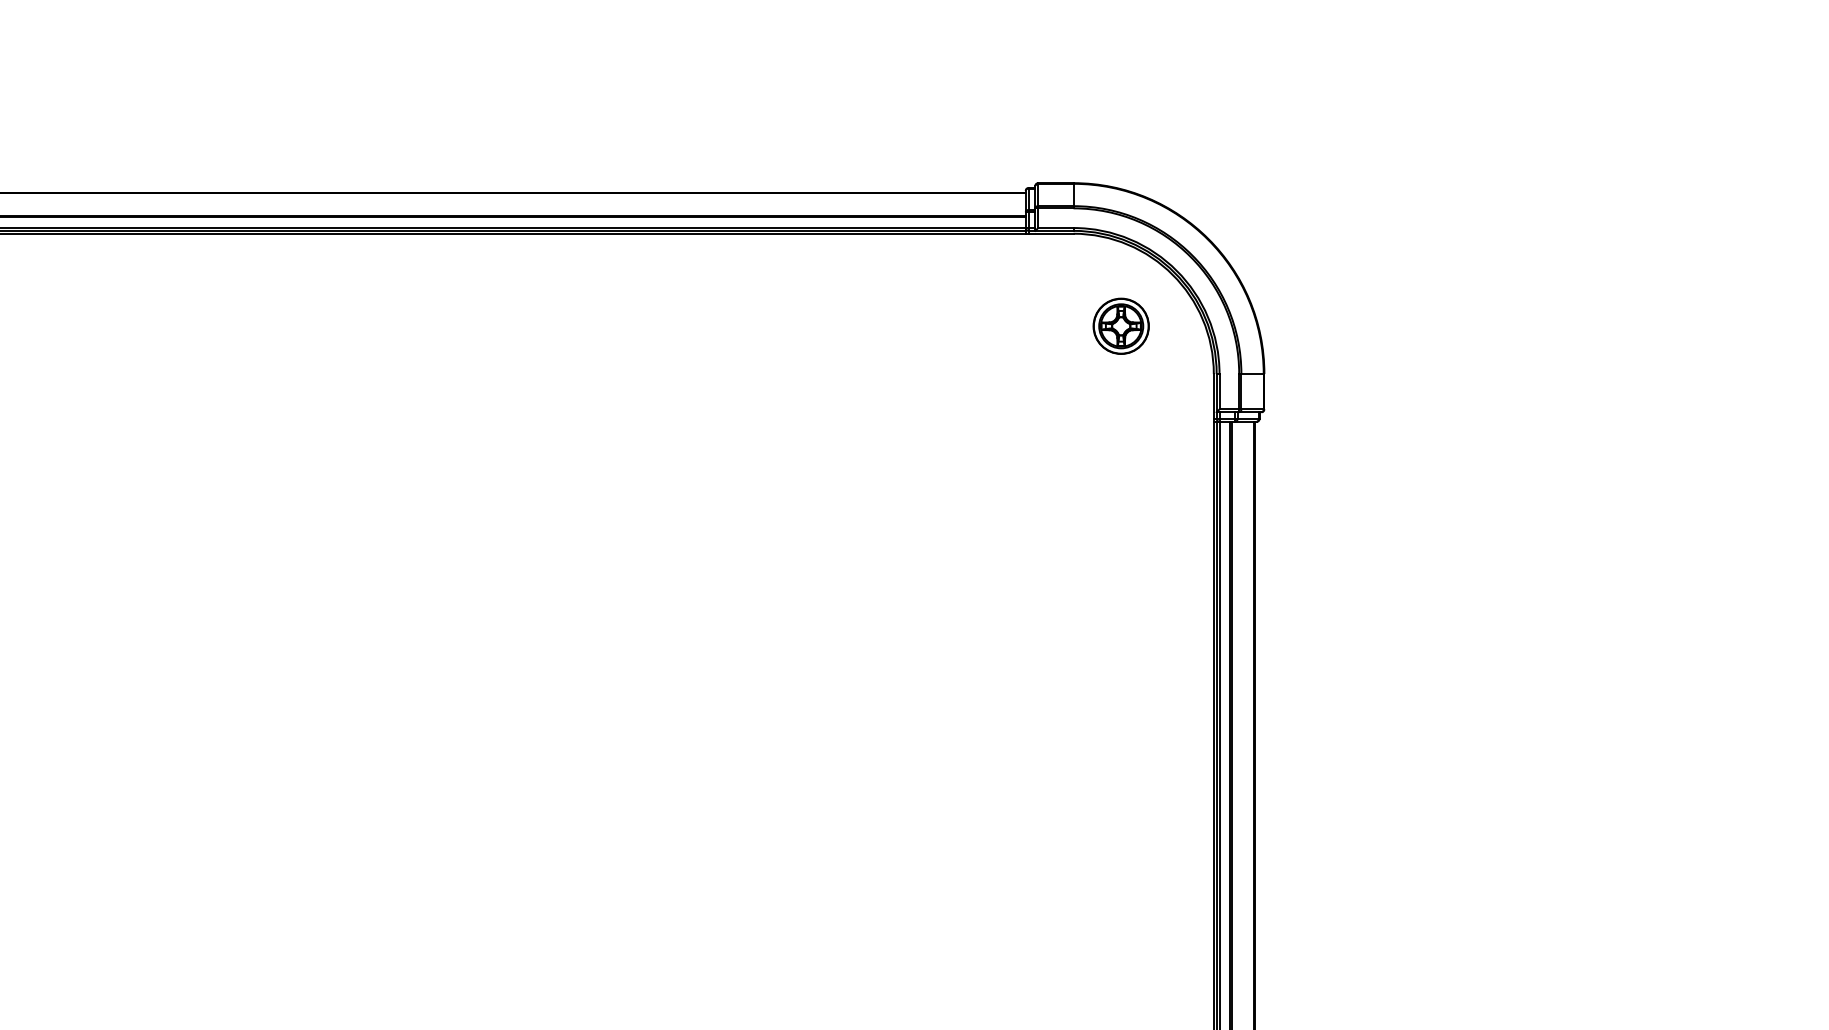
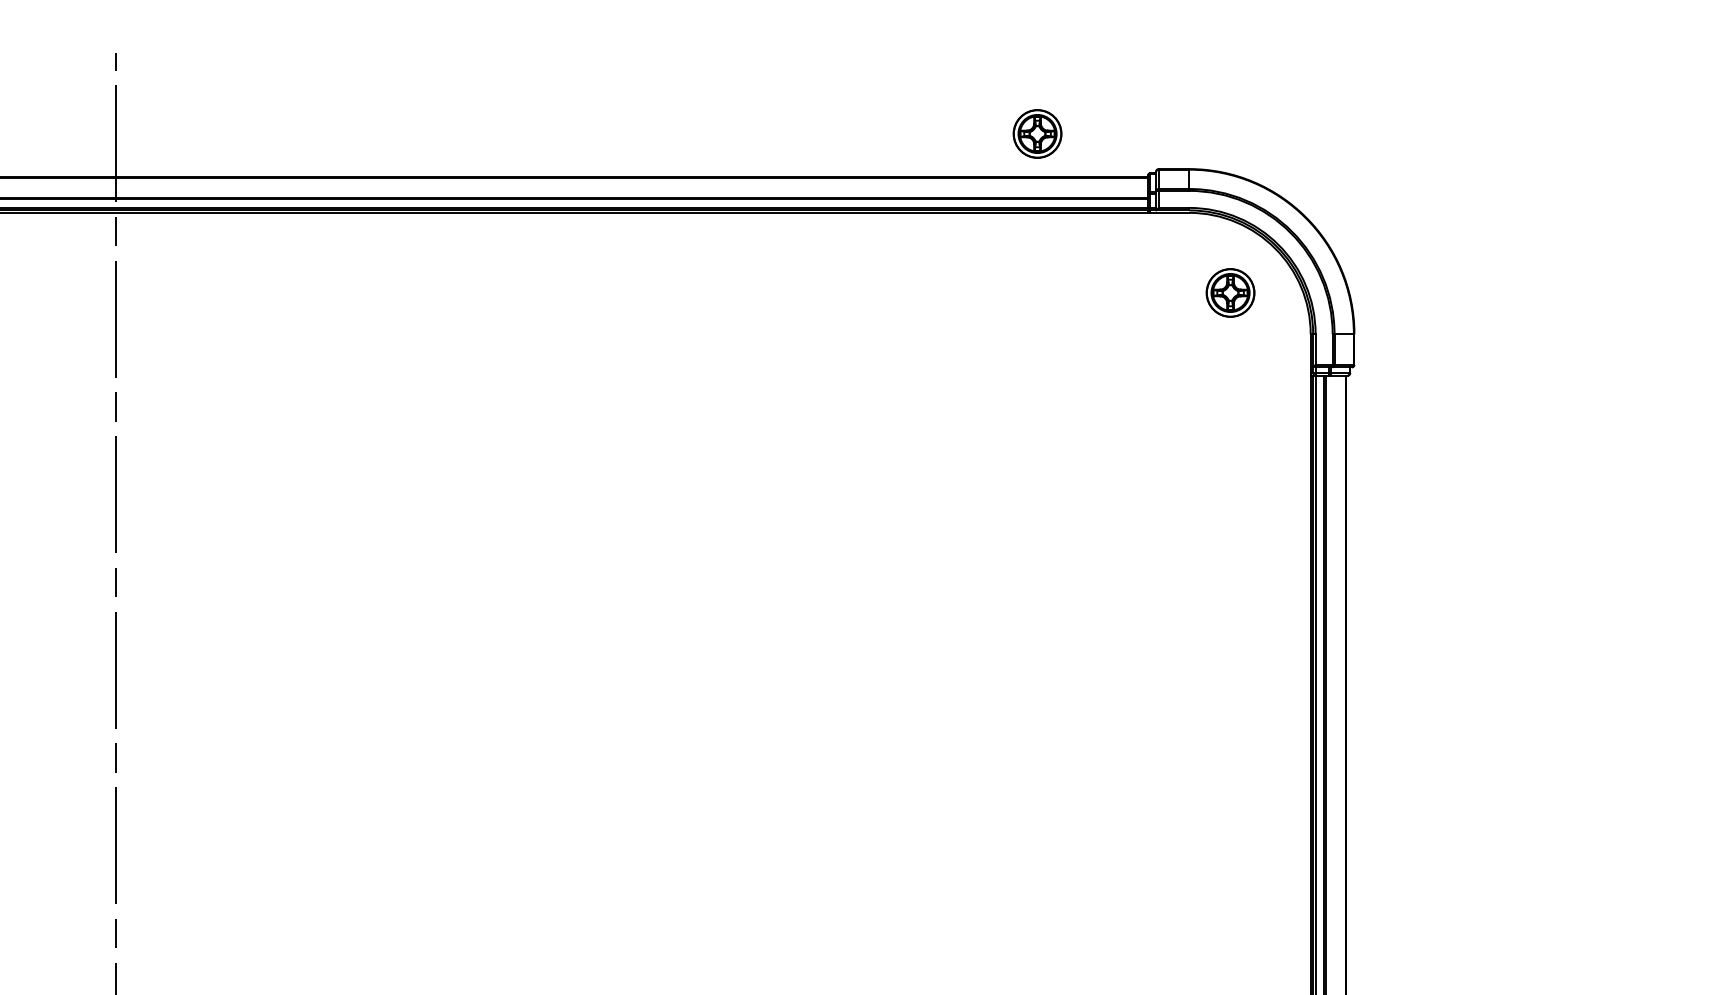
part: (898, 142) -> (1037, 133), added

